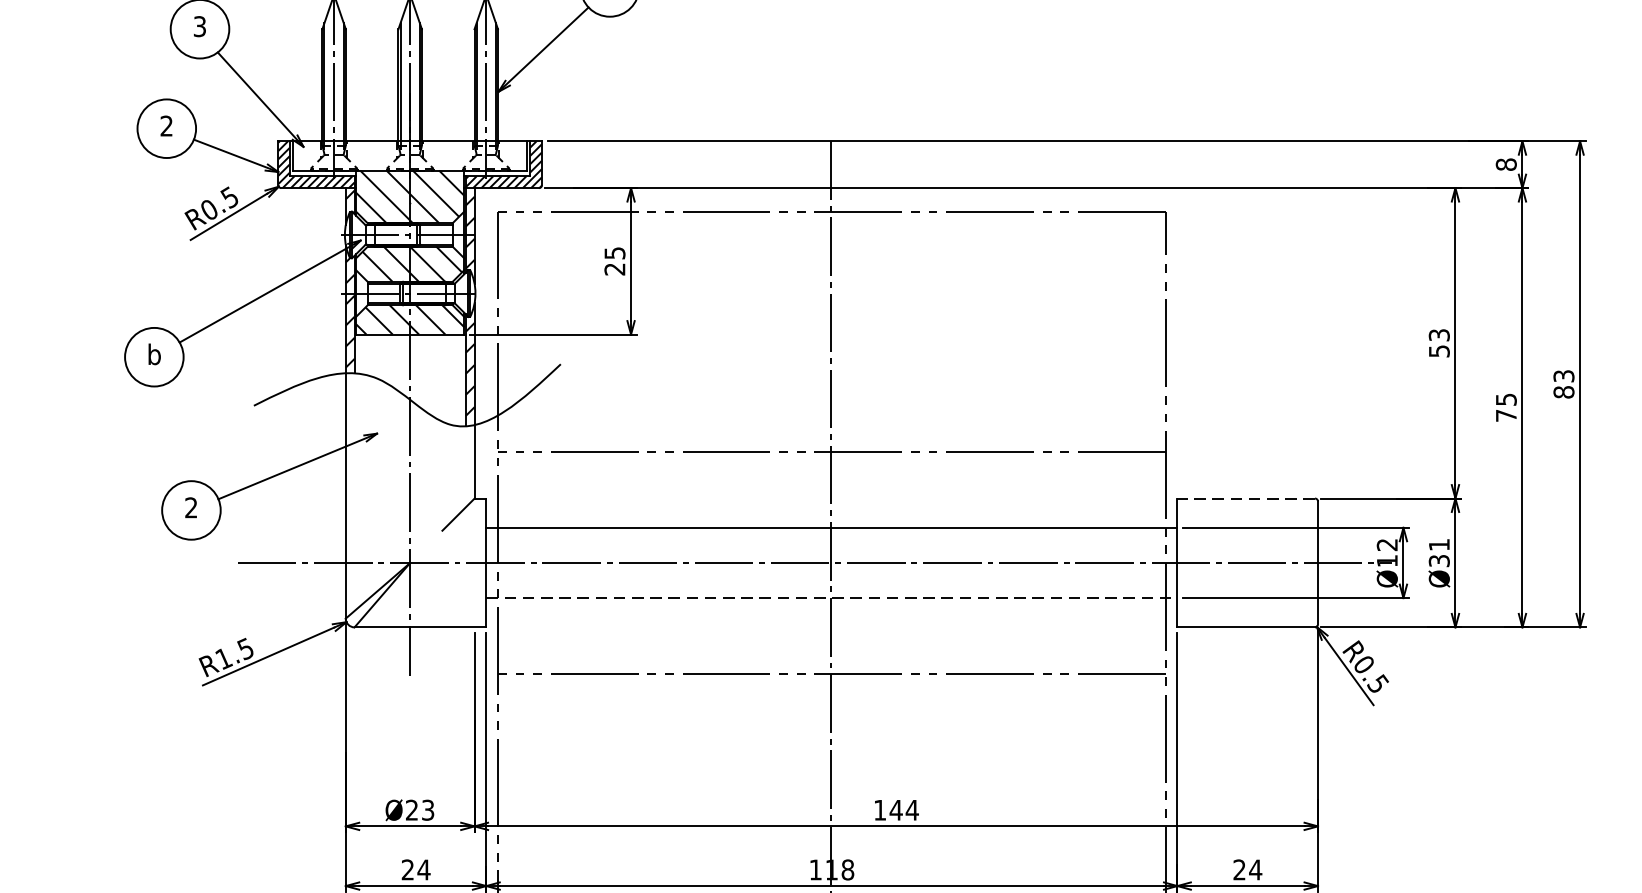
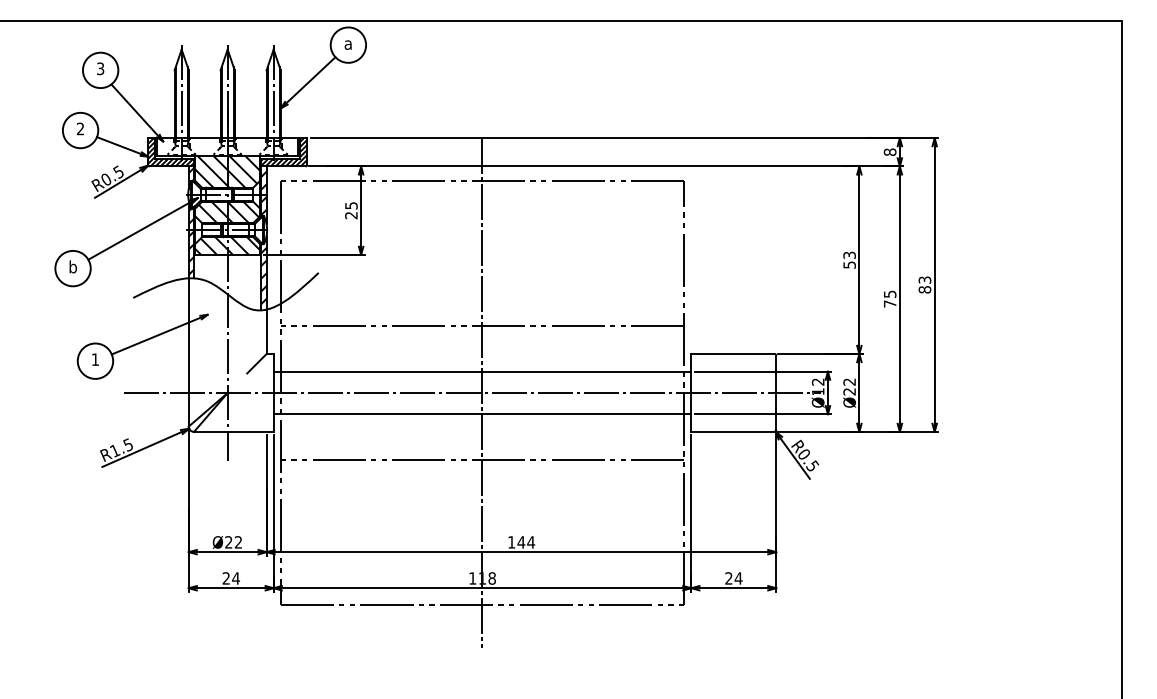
line: (1245, 499) -> (732, 354), dashed -> solid
text: (189, 507) -> (94, 359), 2 -> 1
text: (1439, 552) -> (849, 386), Ø31 -> Ø22
line: (831, 598) -> (482, 414), dashed -> solid
text: (428, 810) -> (238, 542), Ø23 -> Ø22

